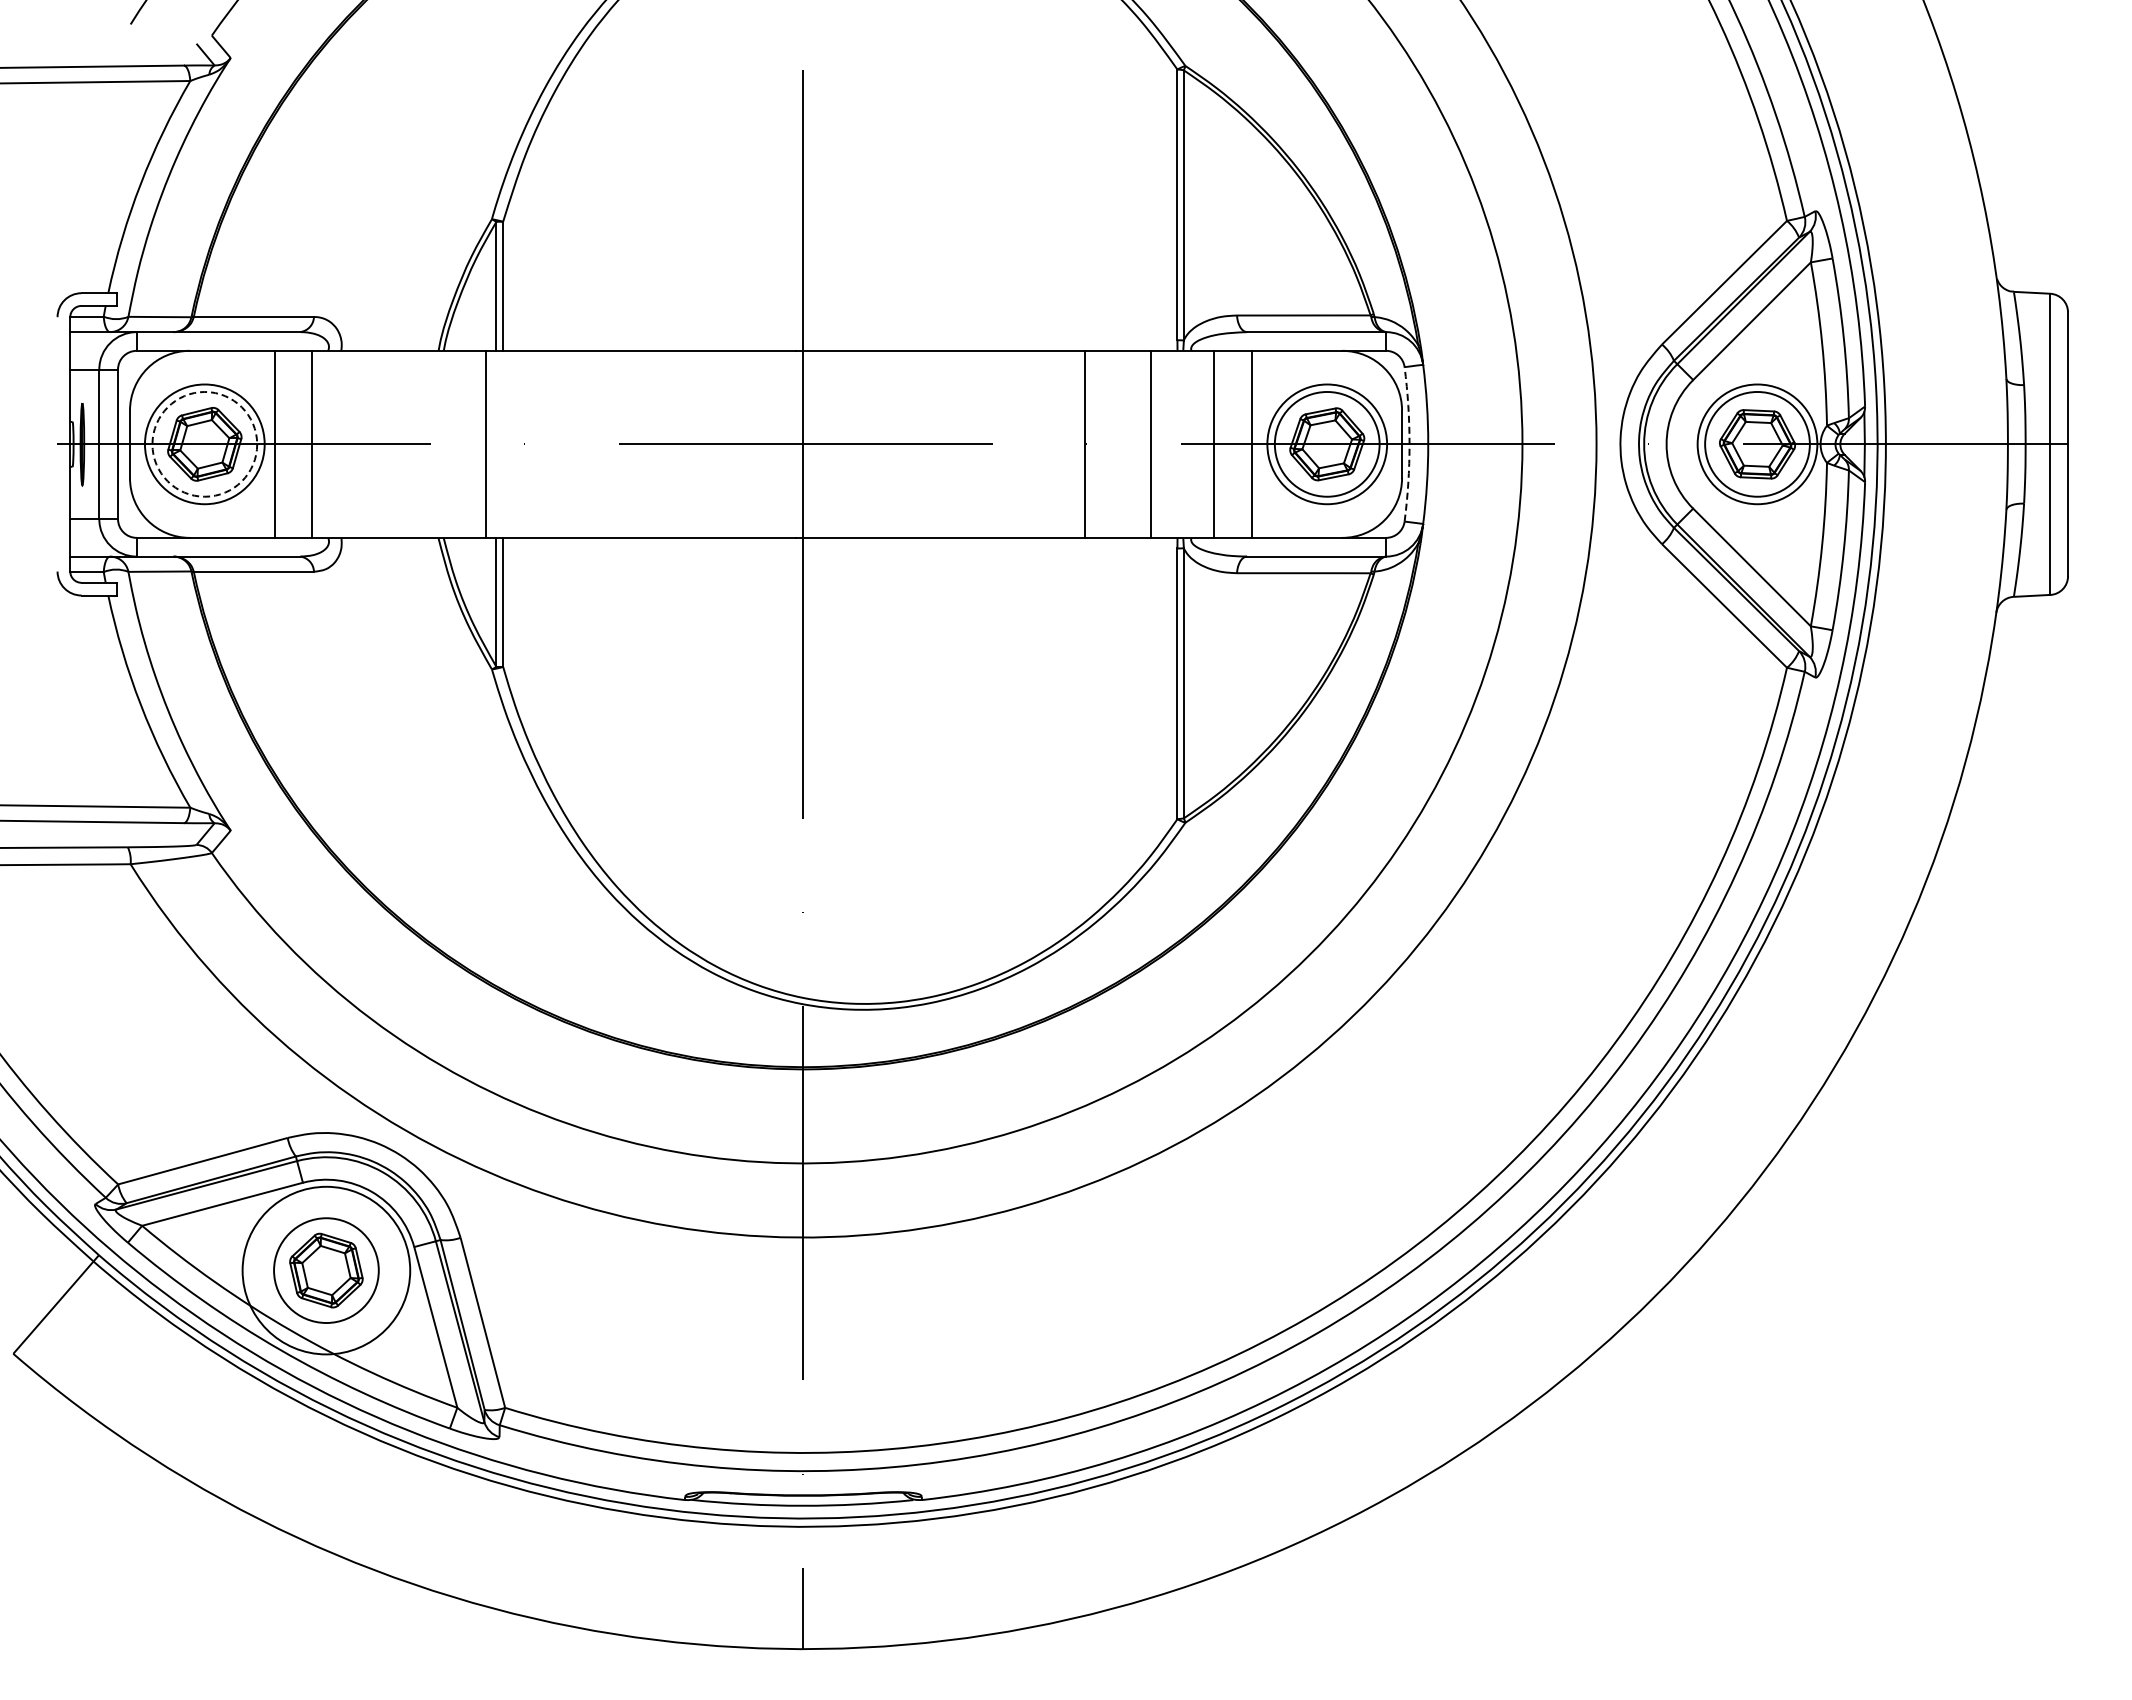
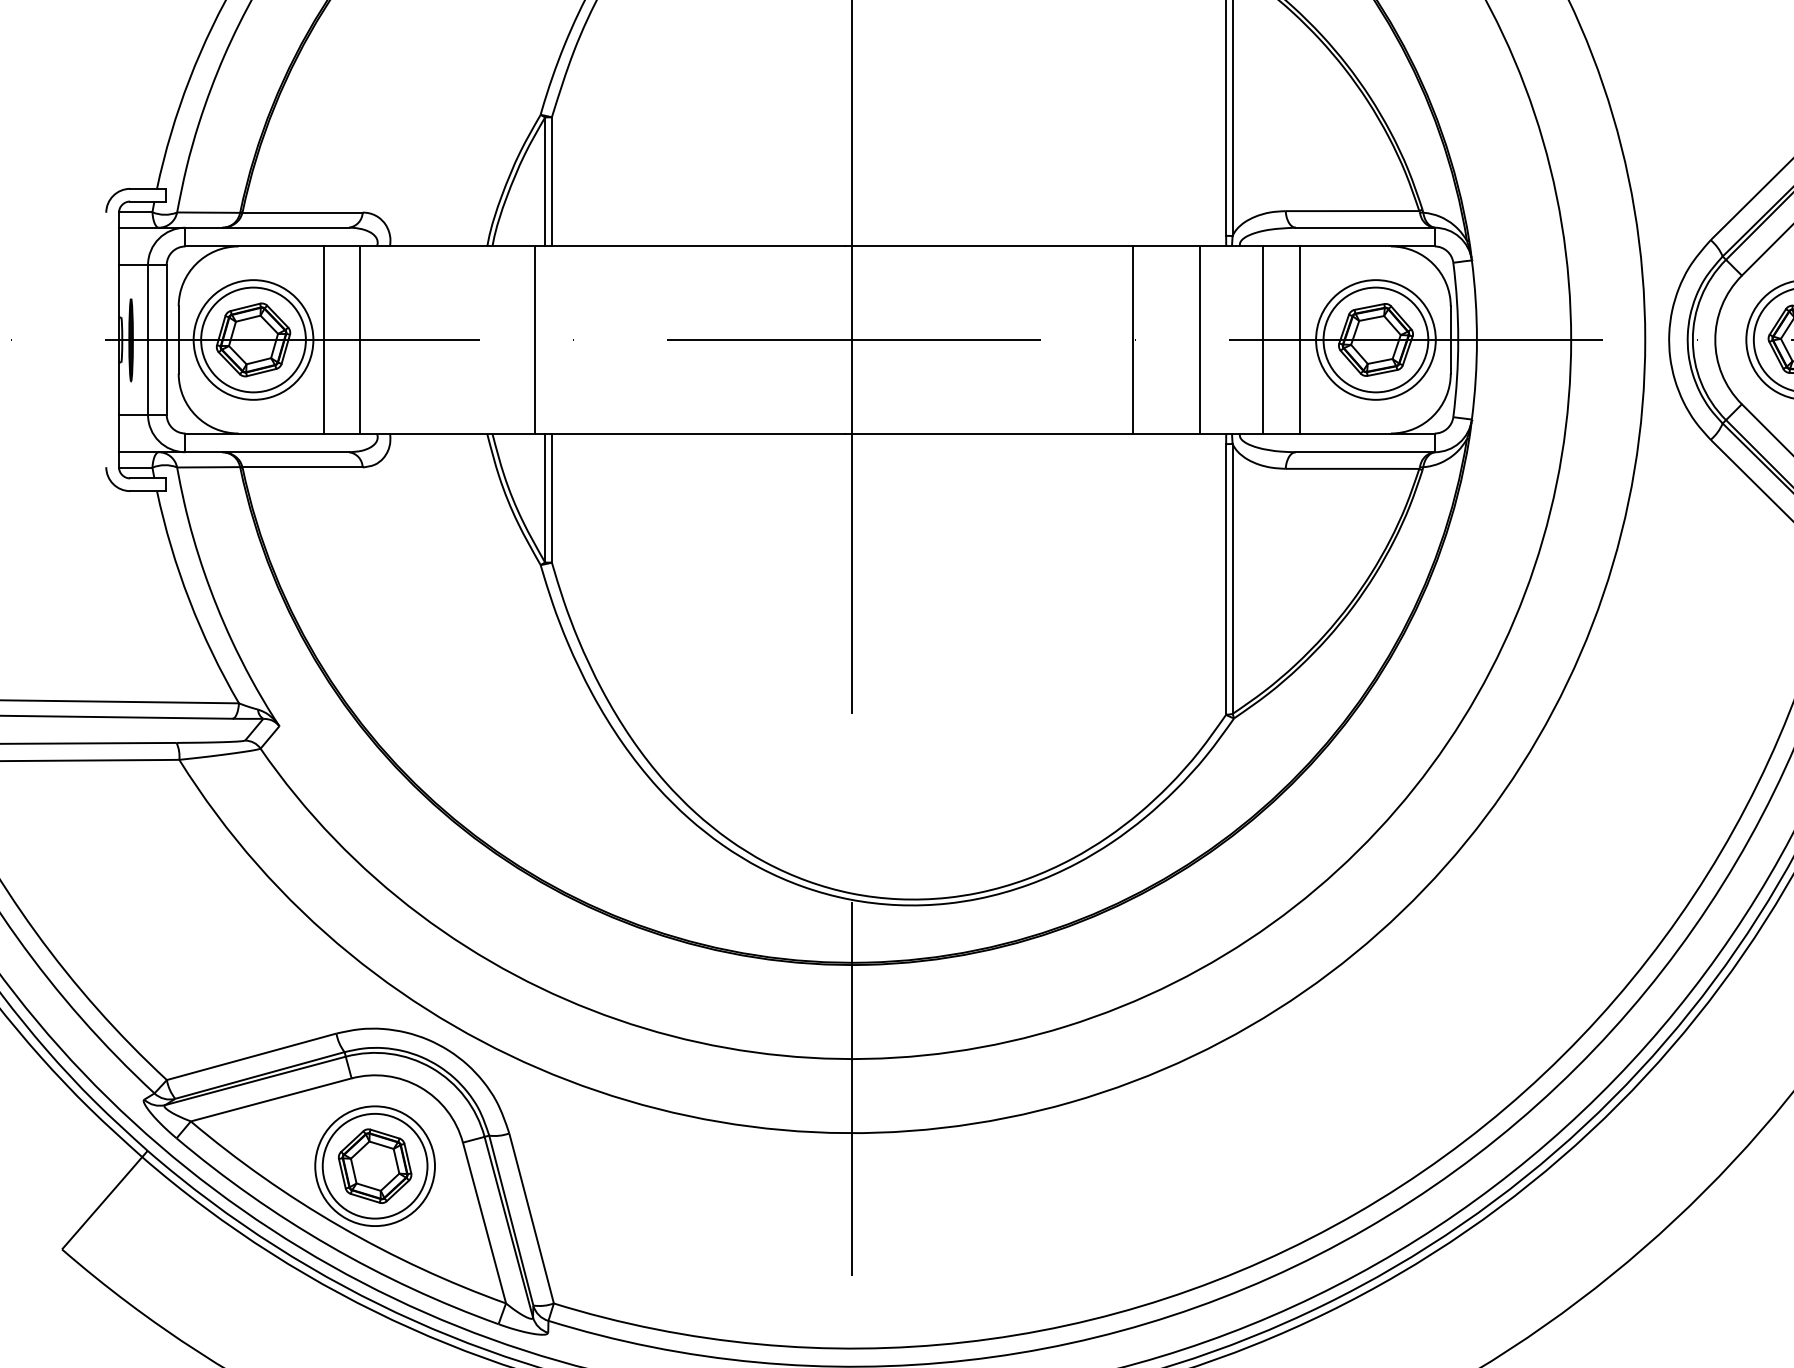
circle: (204, 443) -> (253, 339), dashed -> solid
arc: (1409, 444) -> (1458, 340), dashed -> solid
circle: (326, 1270) -> (375, 1166), size x0.71

